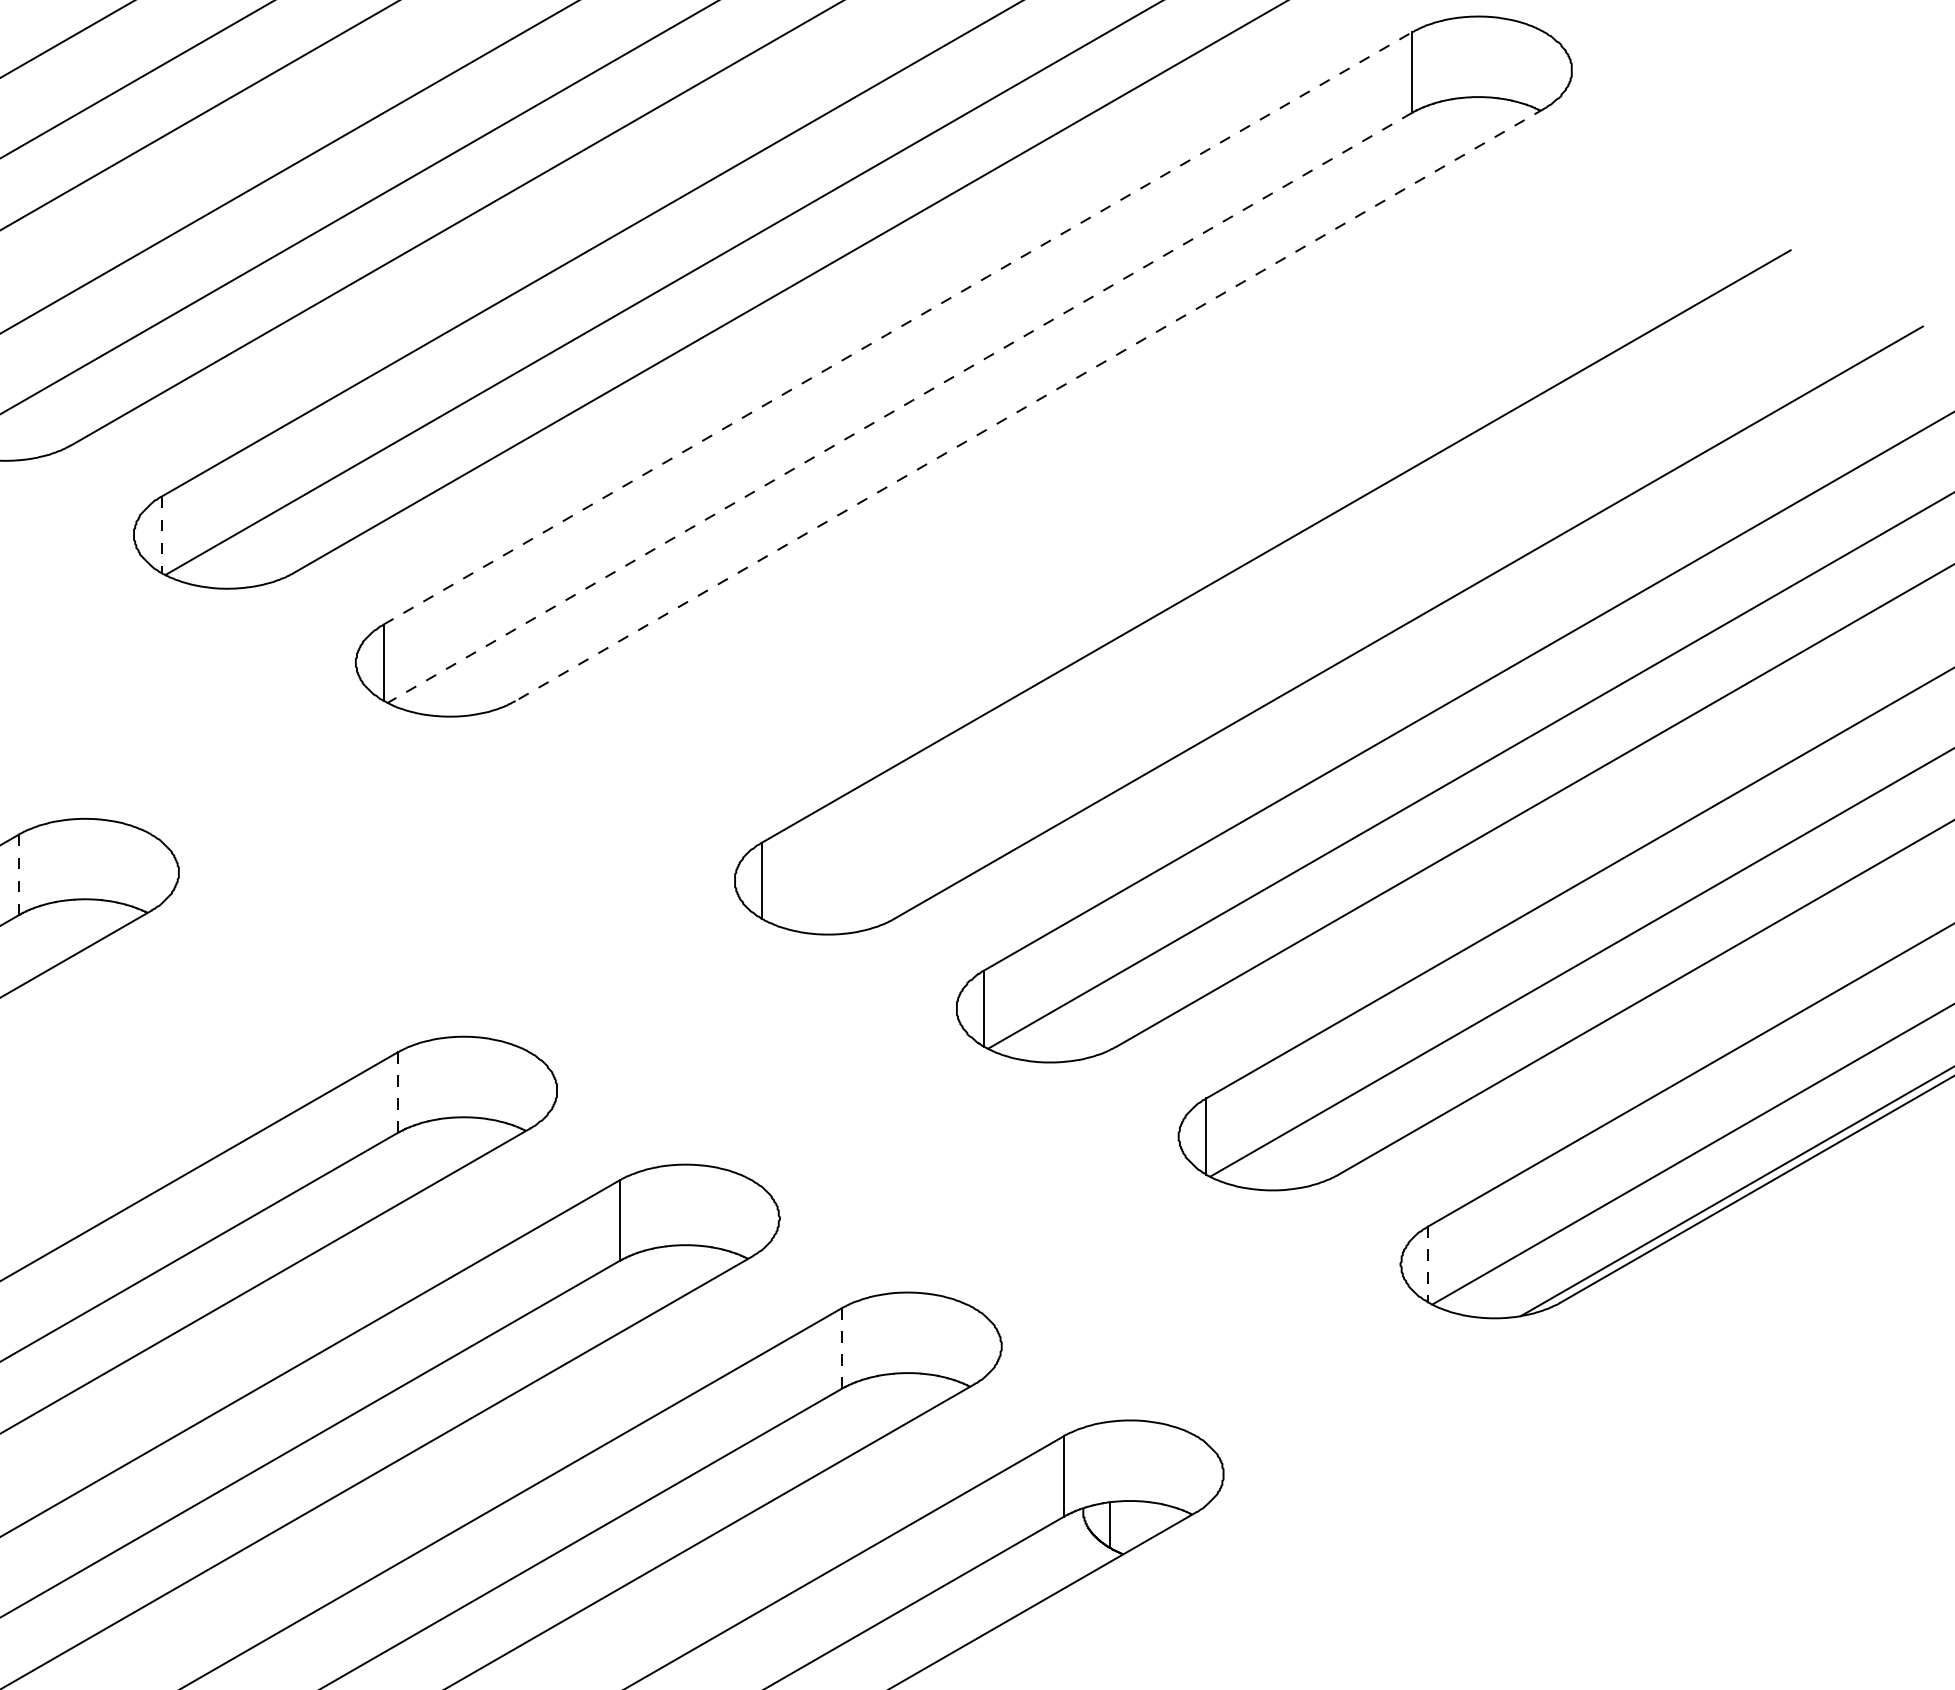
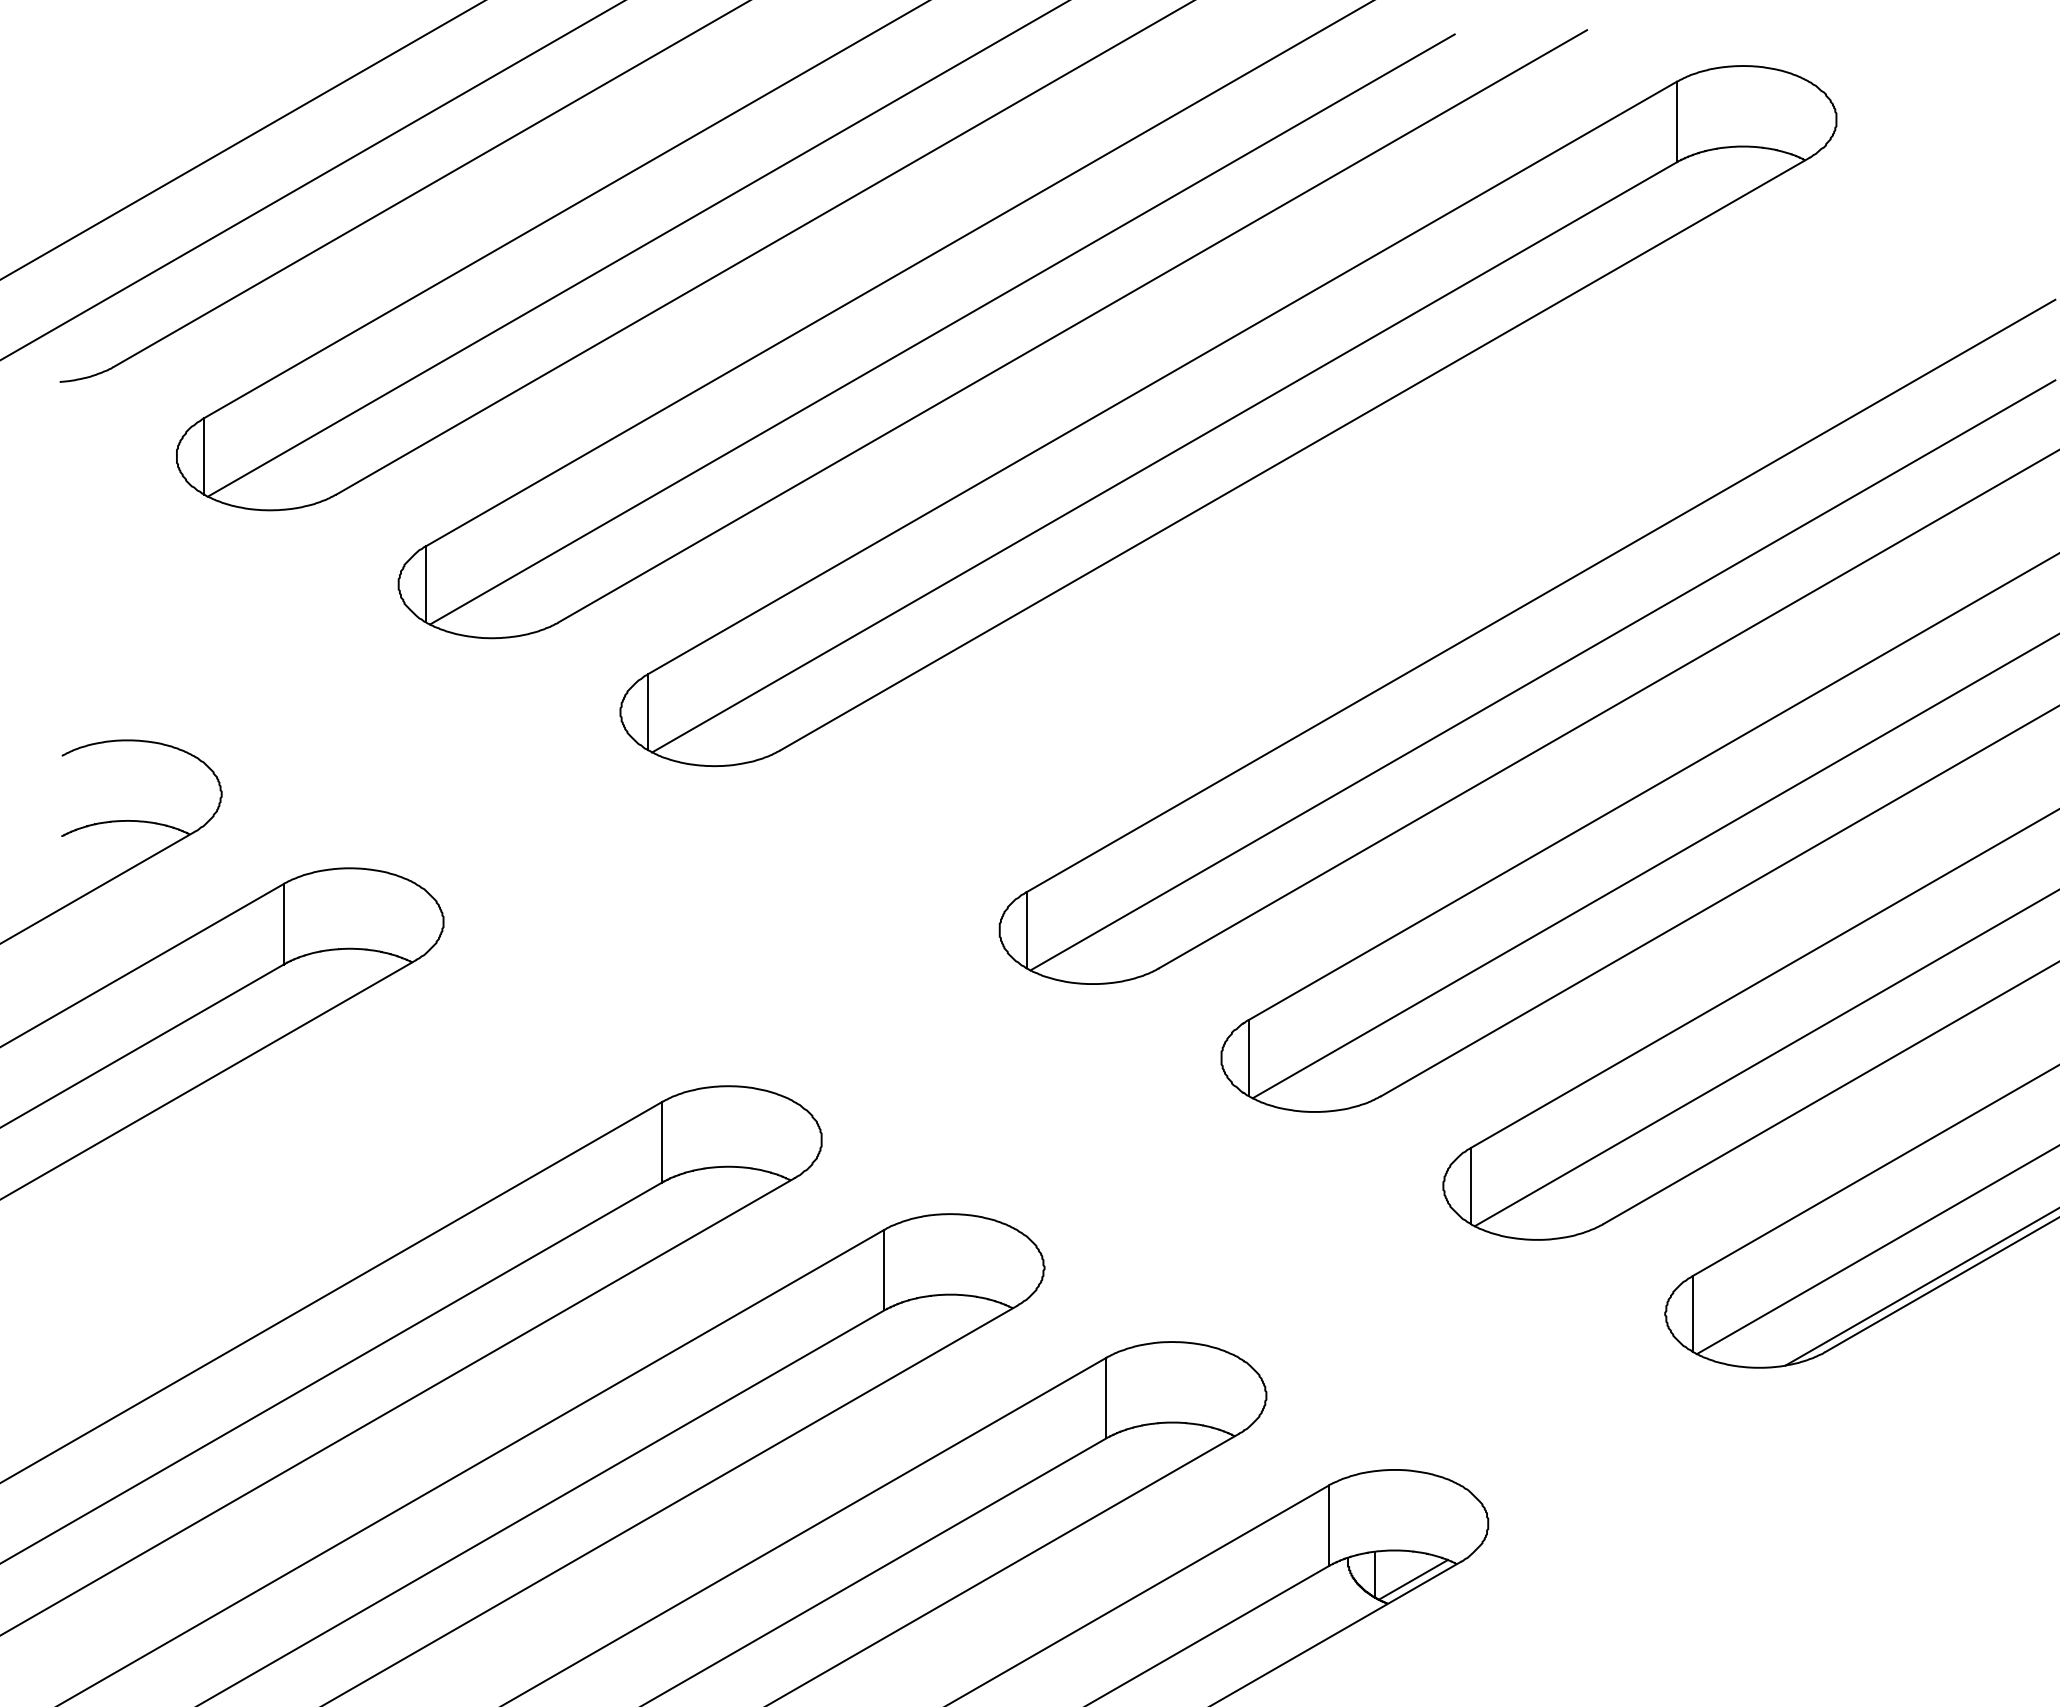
line: (897, 328) -> (1162, 377), dashed -> solid
line: (1029, 405) -> (1294, 454), dashed -> solid
line: (899, 408) -> (1164, 457), dashed -> solid
line: (161, 535) -> (426, 584), dashed -> solid
line: (1277, 626) -> (1542, 675), added
line: (18, 875) -> (283, 924), dashed -> solid
line: (397, 1093) -> (662, 1142), dashed -> solid
line: (1428, 1265) -> (1693, 1314), dashed -> solid
line: (841, 1349) -> (1106, 1398), dashed -> solid
line: (1147, 1530) -> (1412, 1579), added

